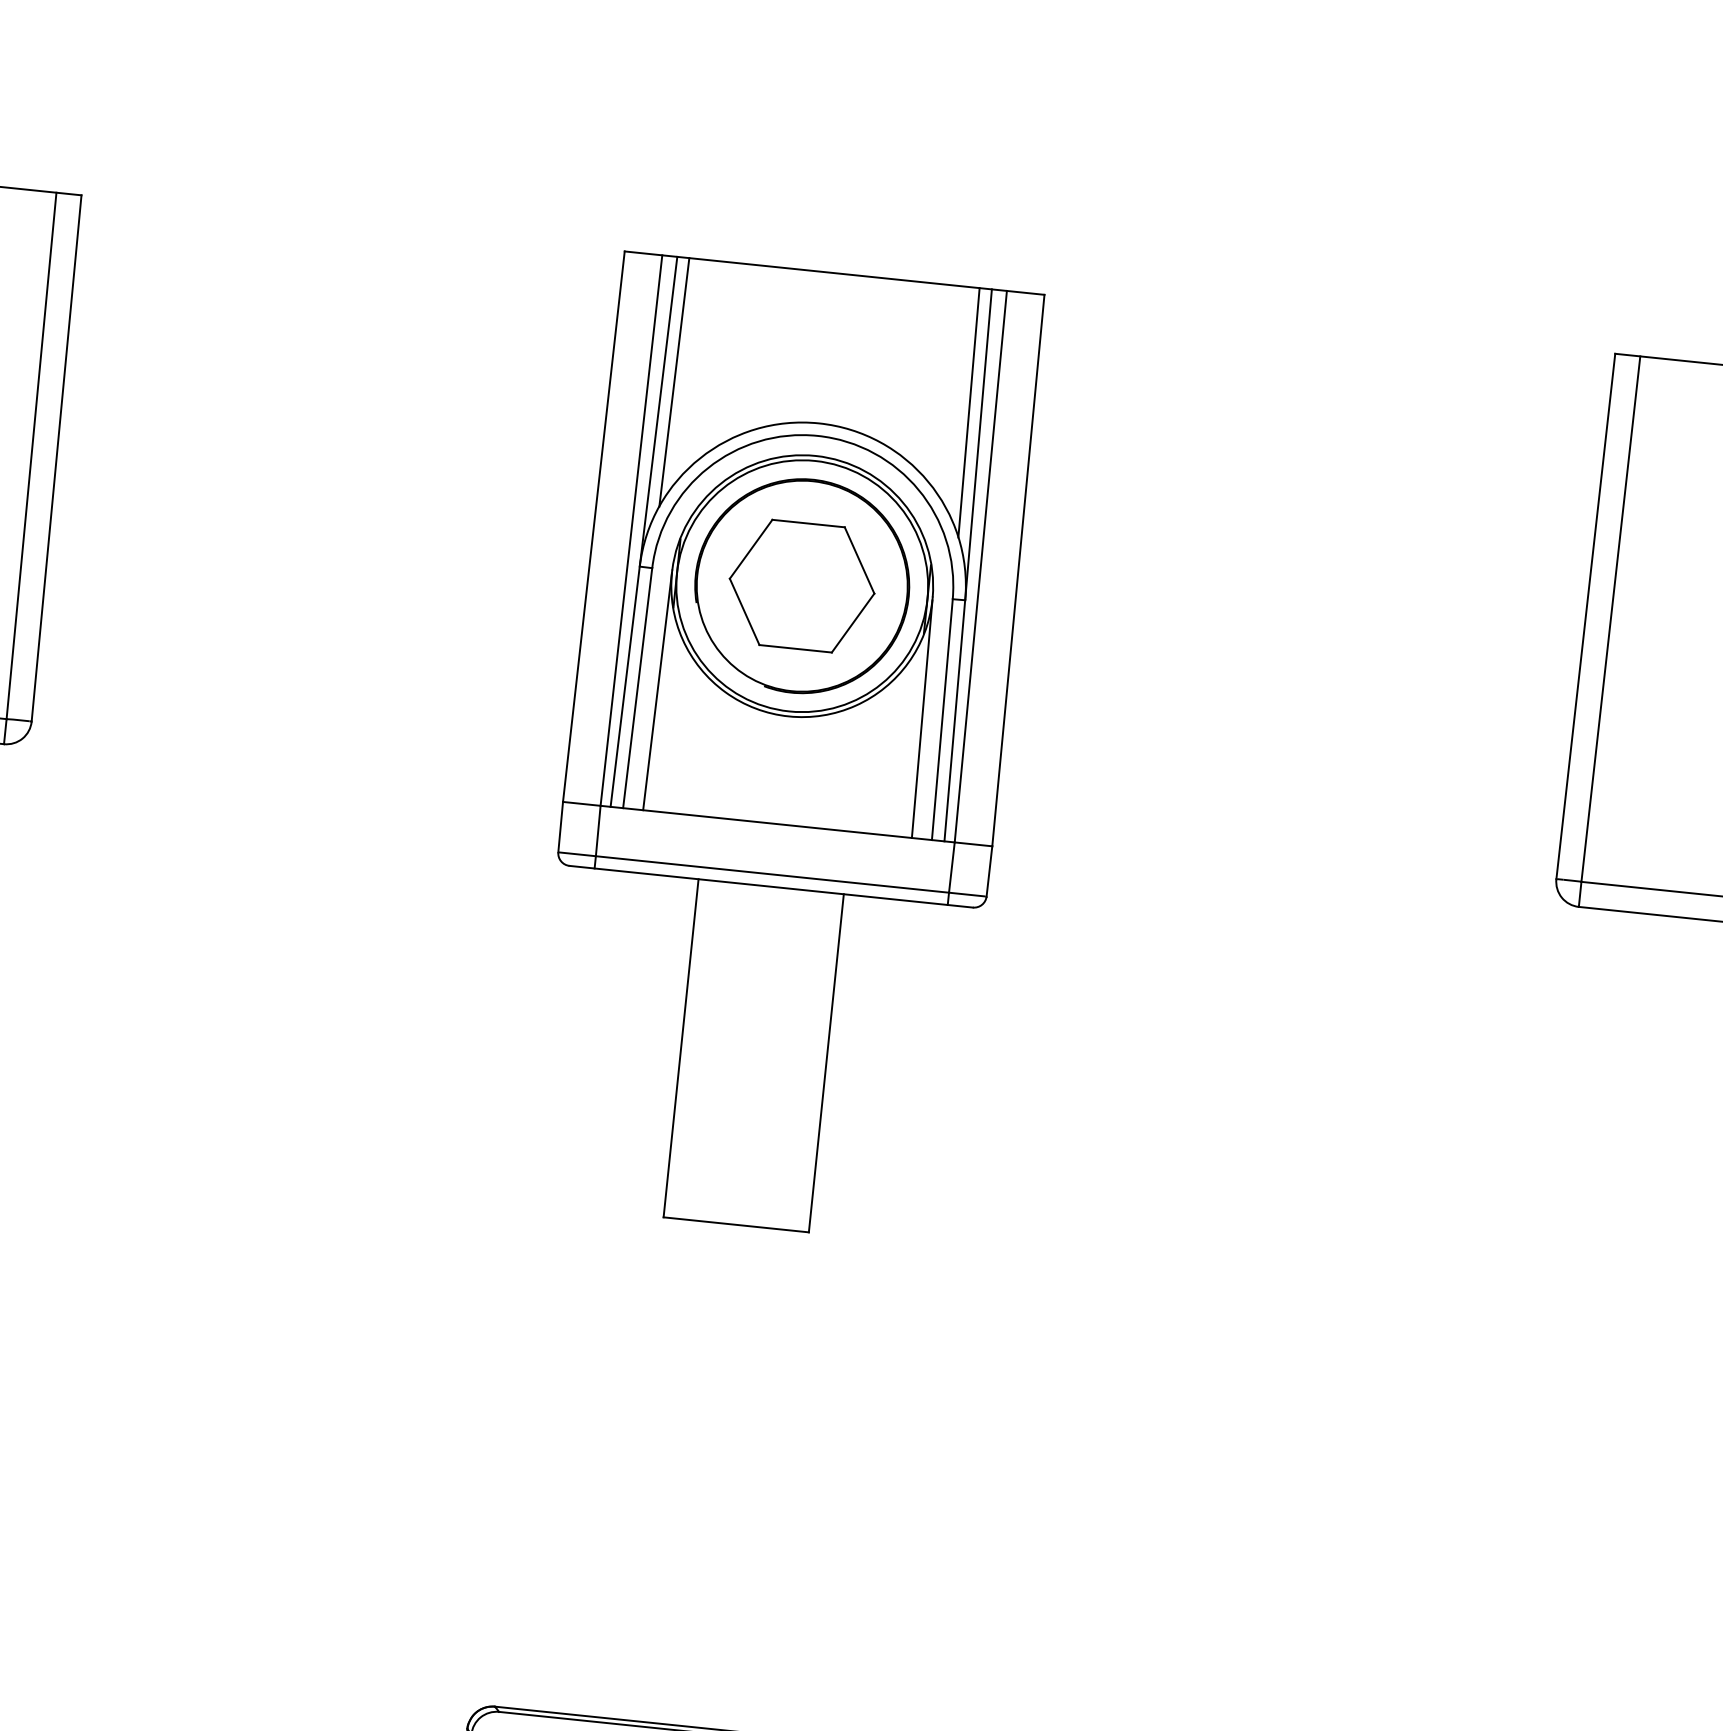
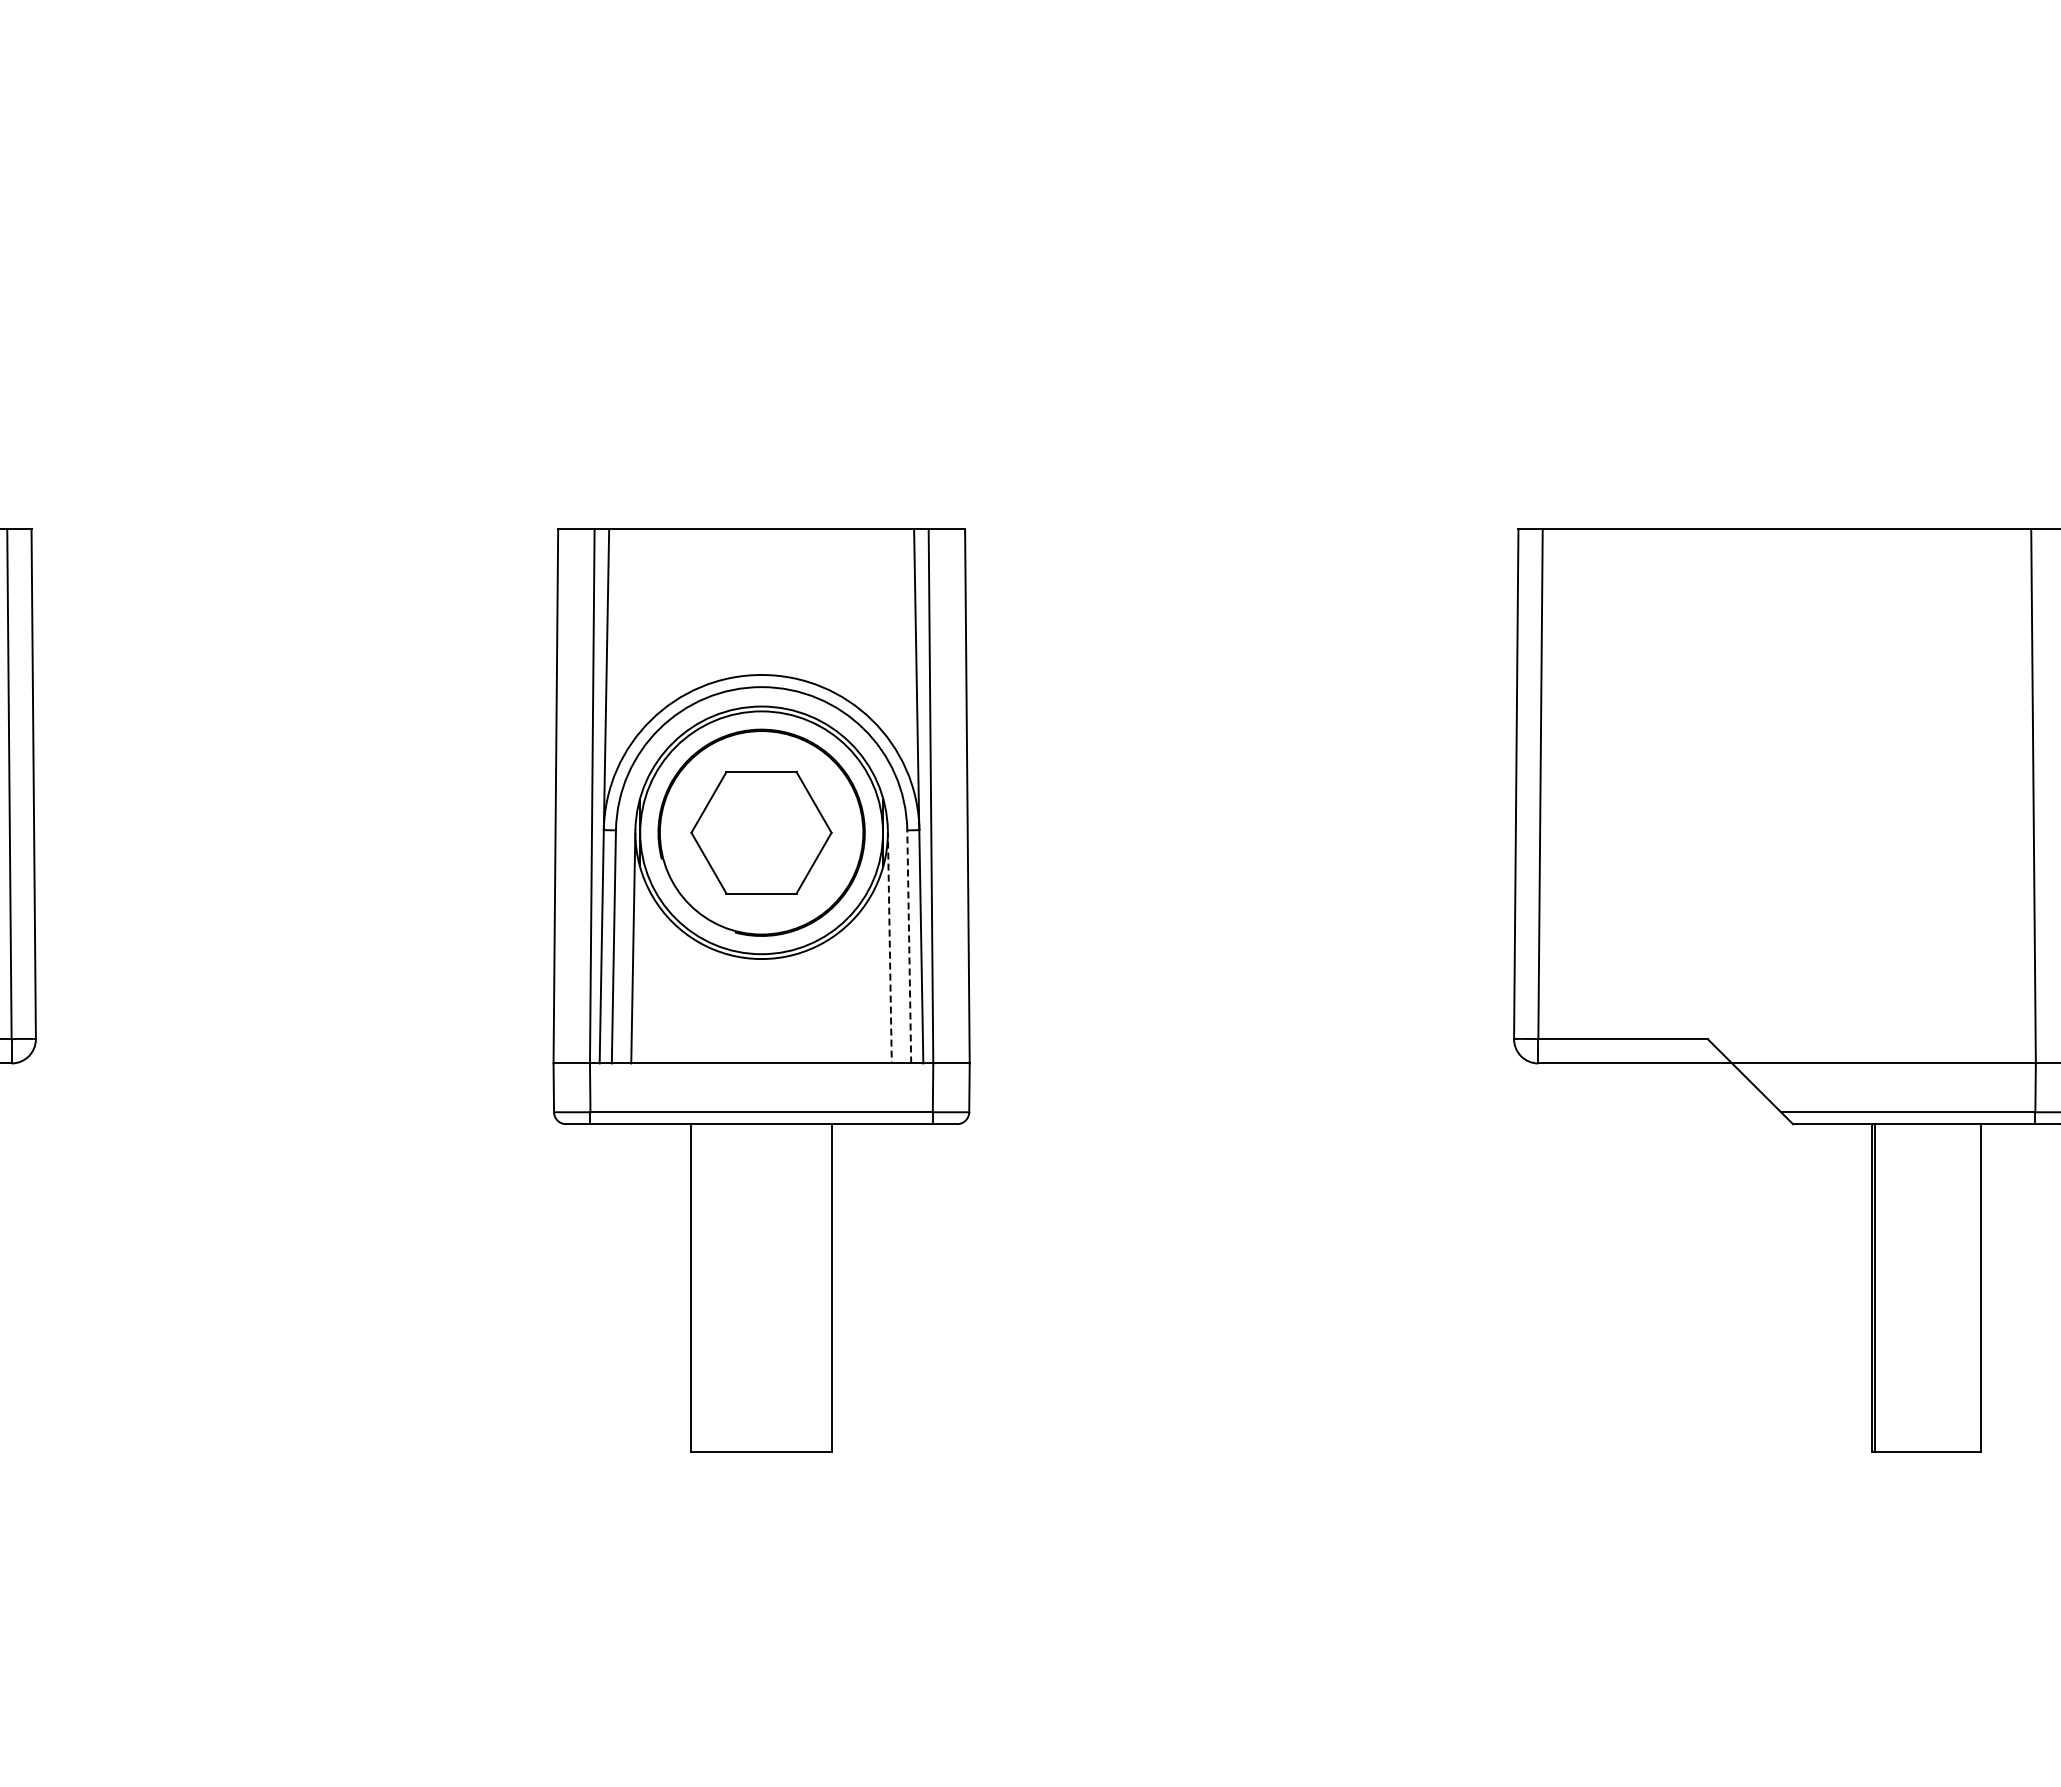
line: (674, 381) -> (618, 649), removed
line: (969, 412) -> (904, 649), removed
line: (921, 718) -> (889, 947), solid -> dashed
line: (942, 719) -> (909, 946), solid -> dashed

